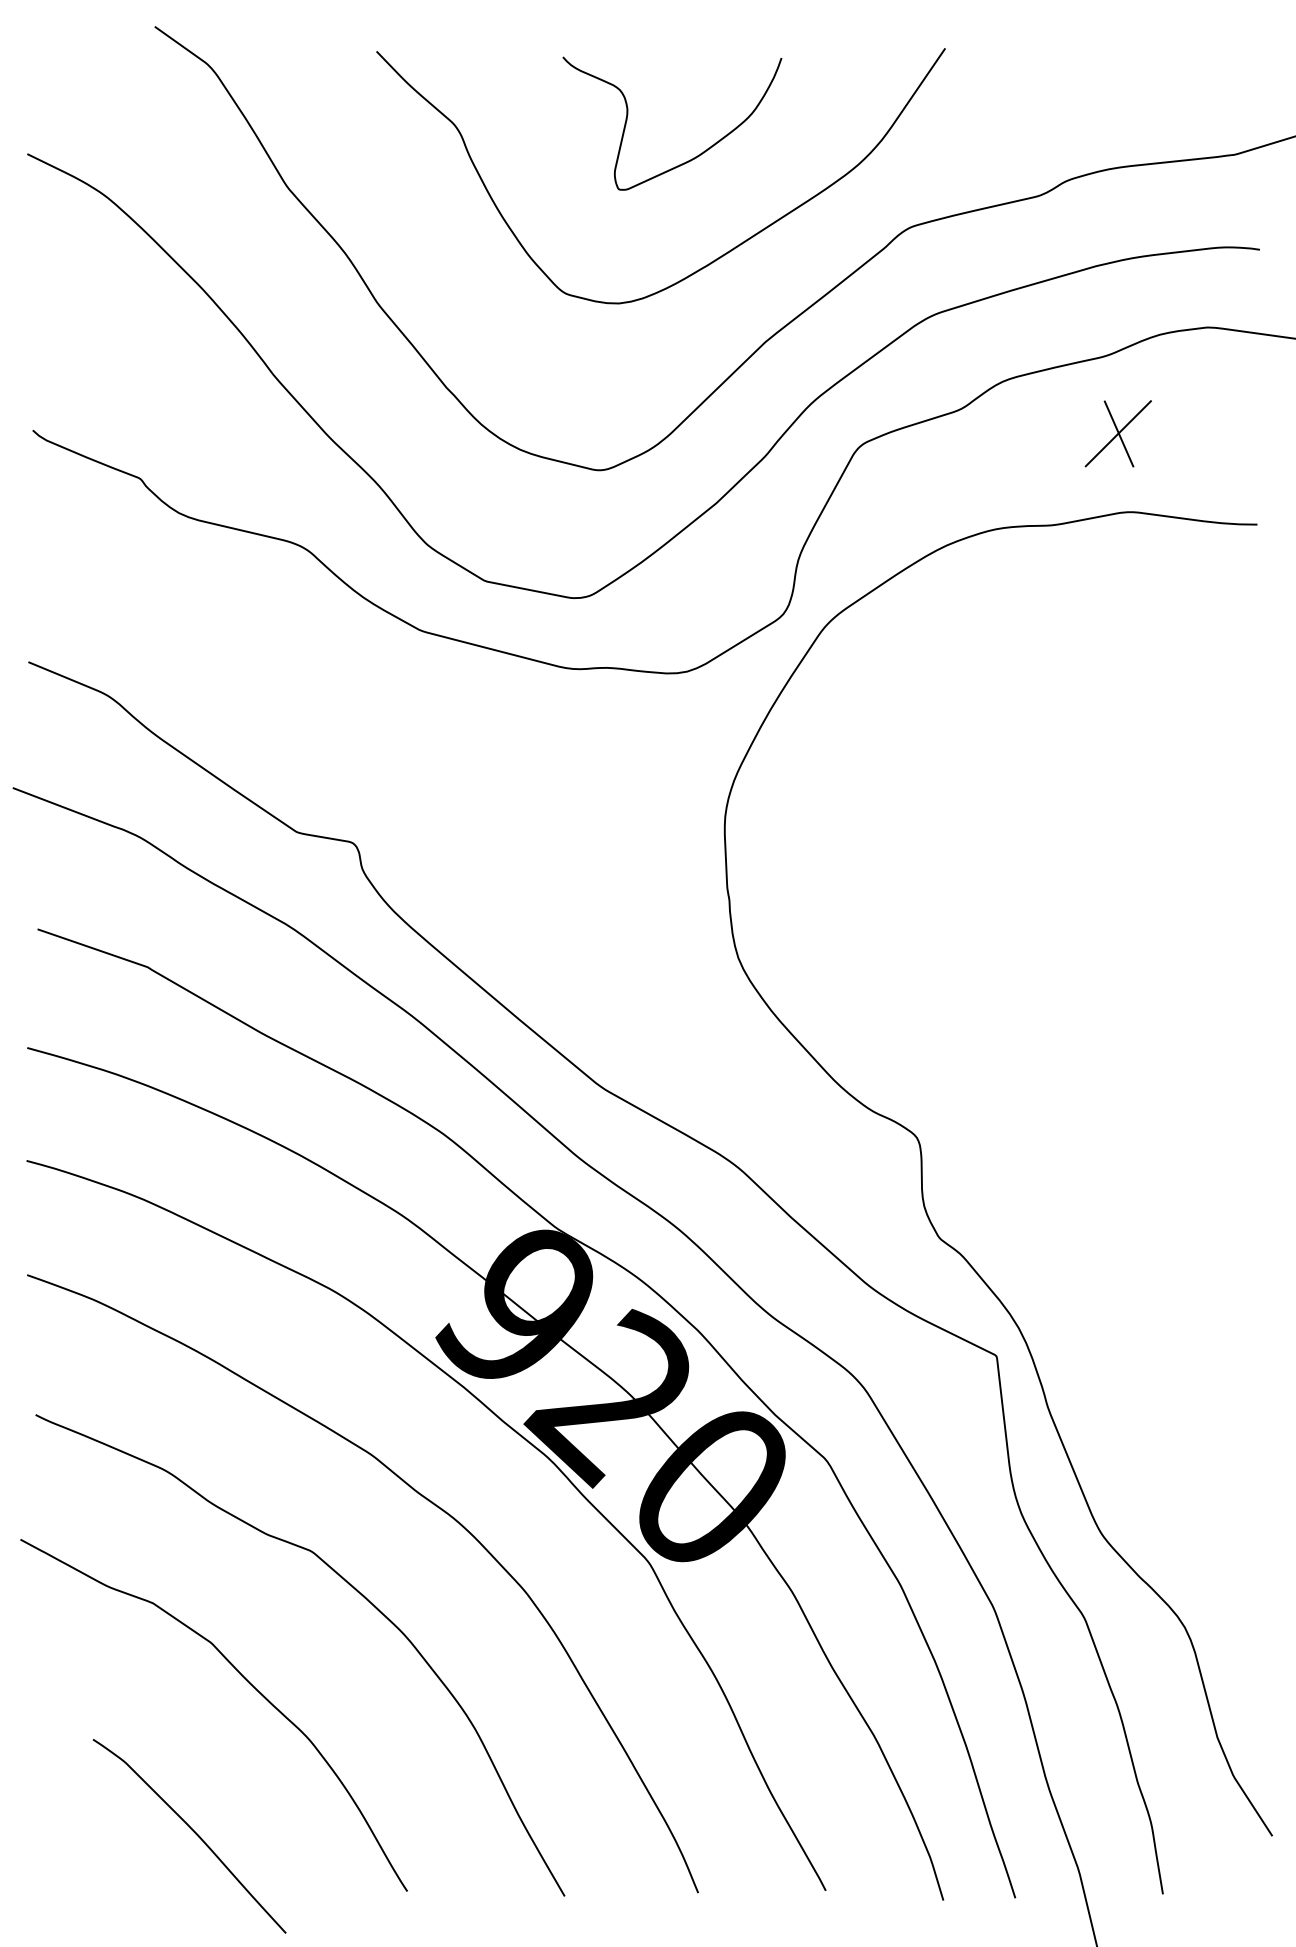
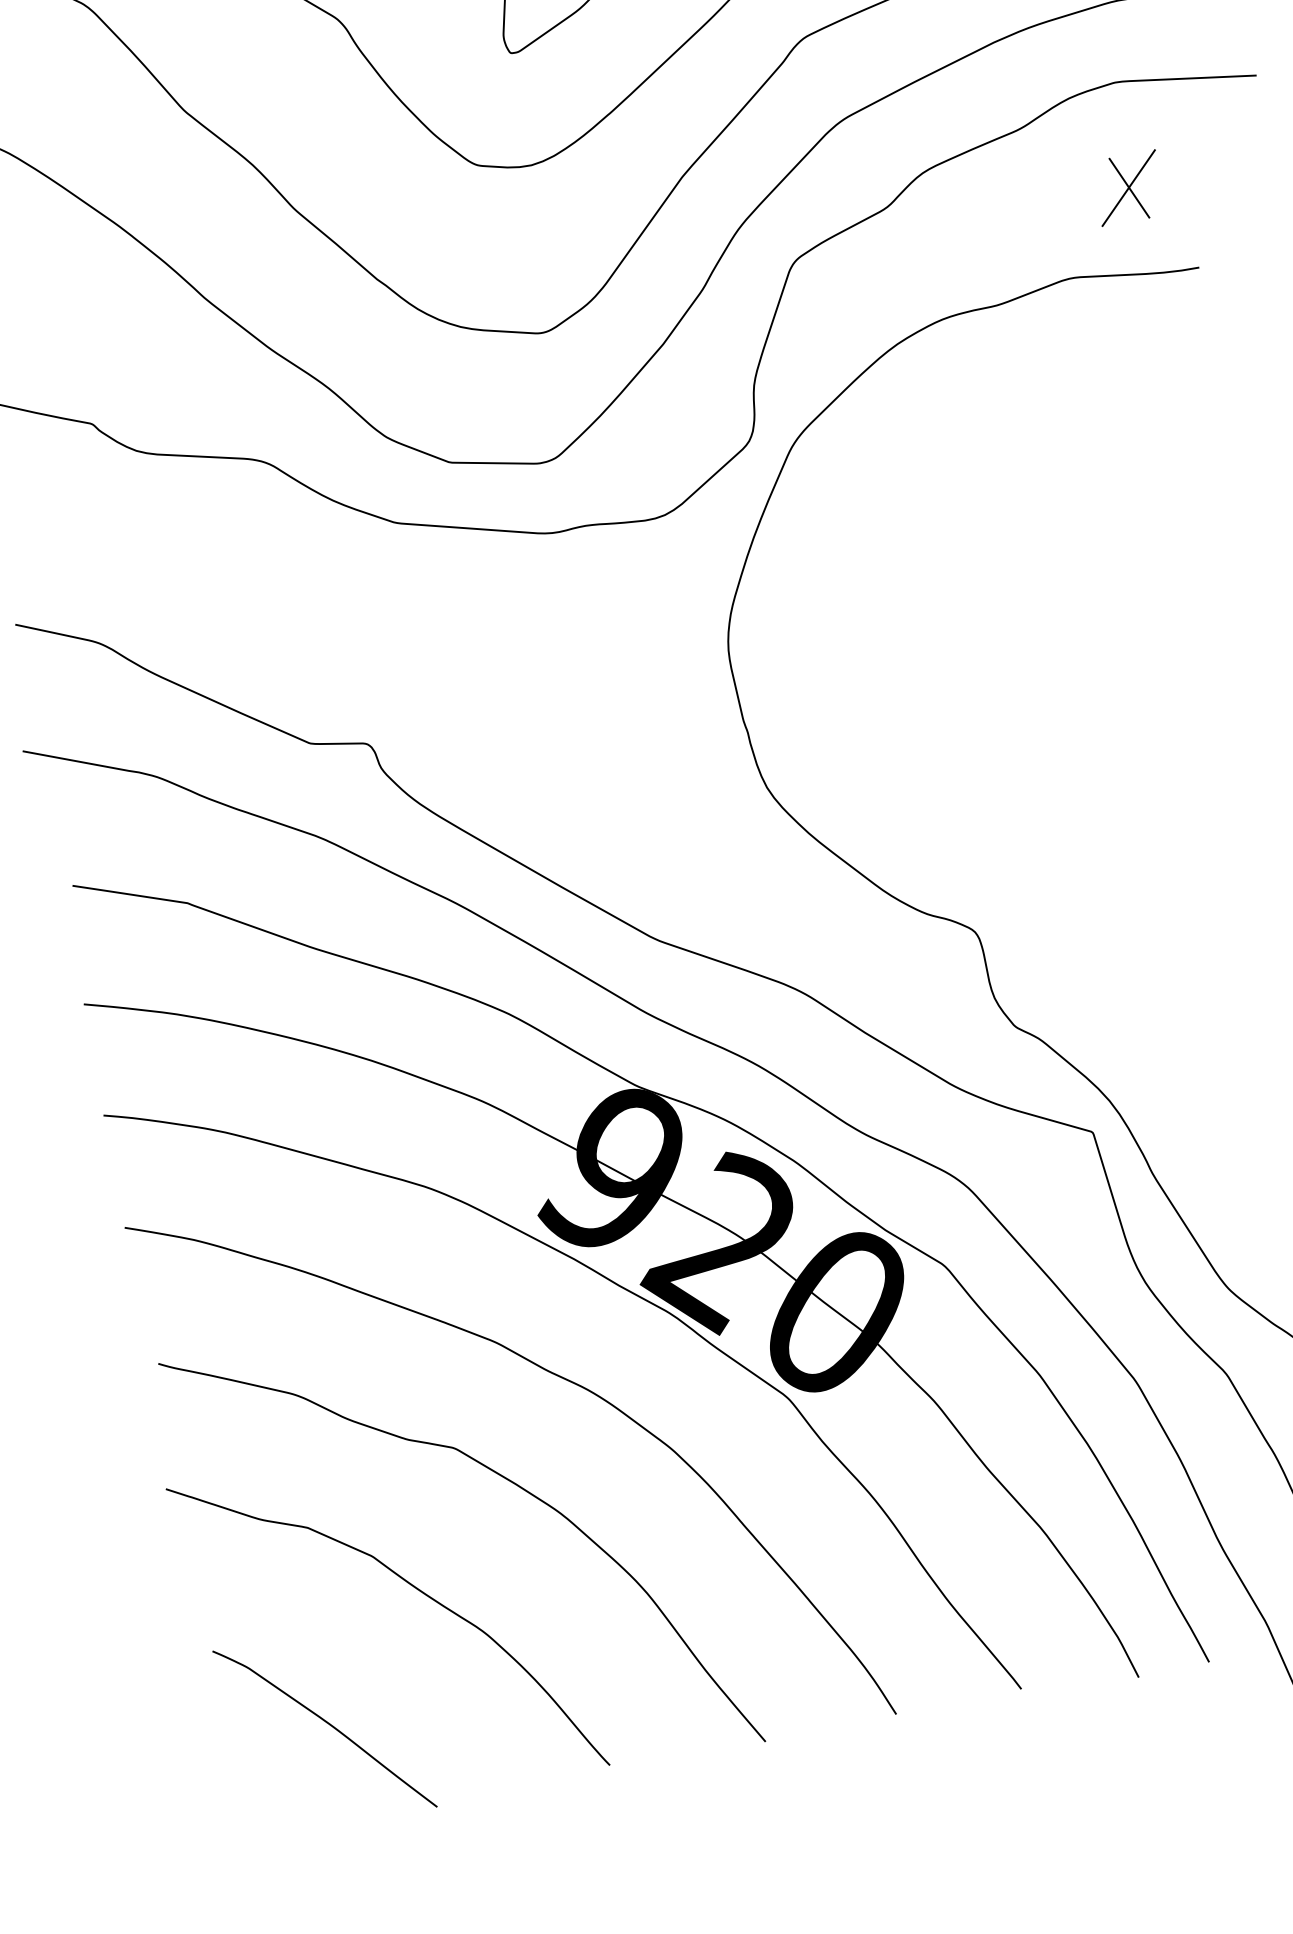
part: (1117, 433) -> (1127, 188), moved
curve: (193, 1832) -> (328, 1724), moved

